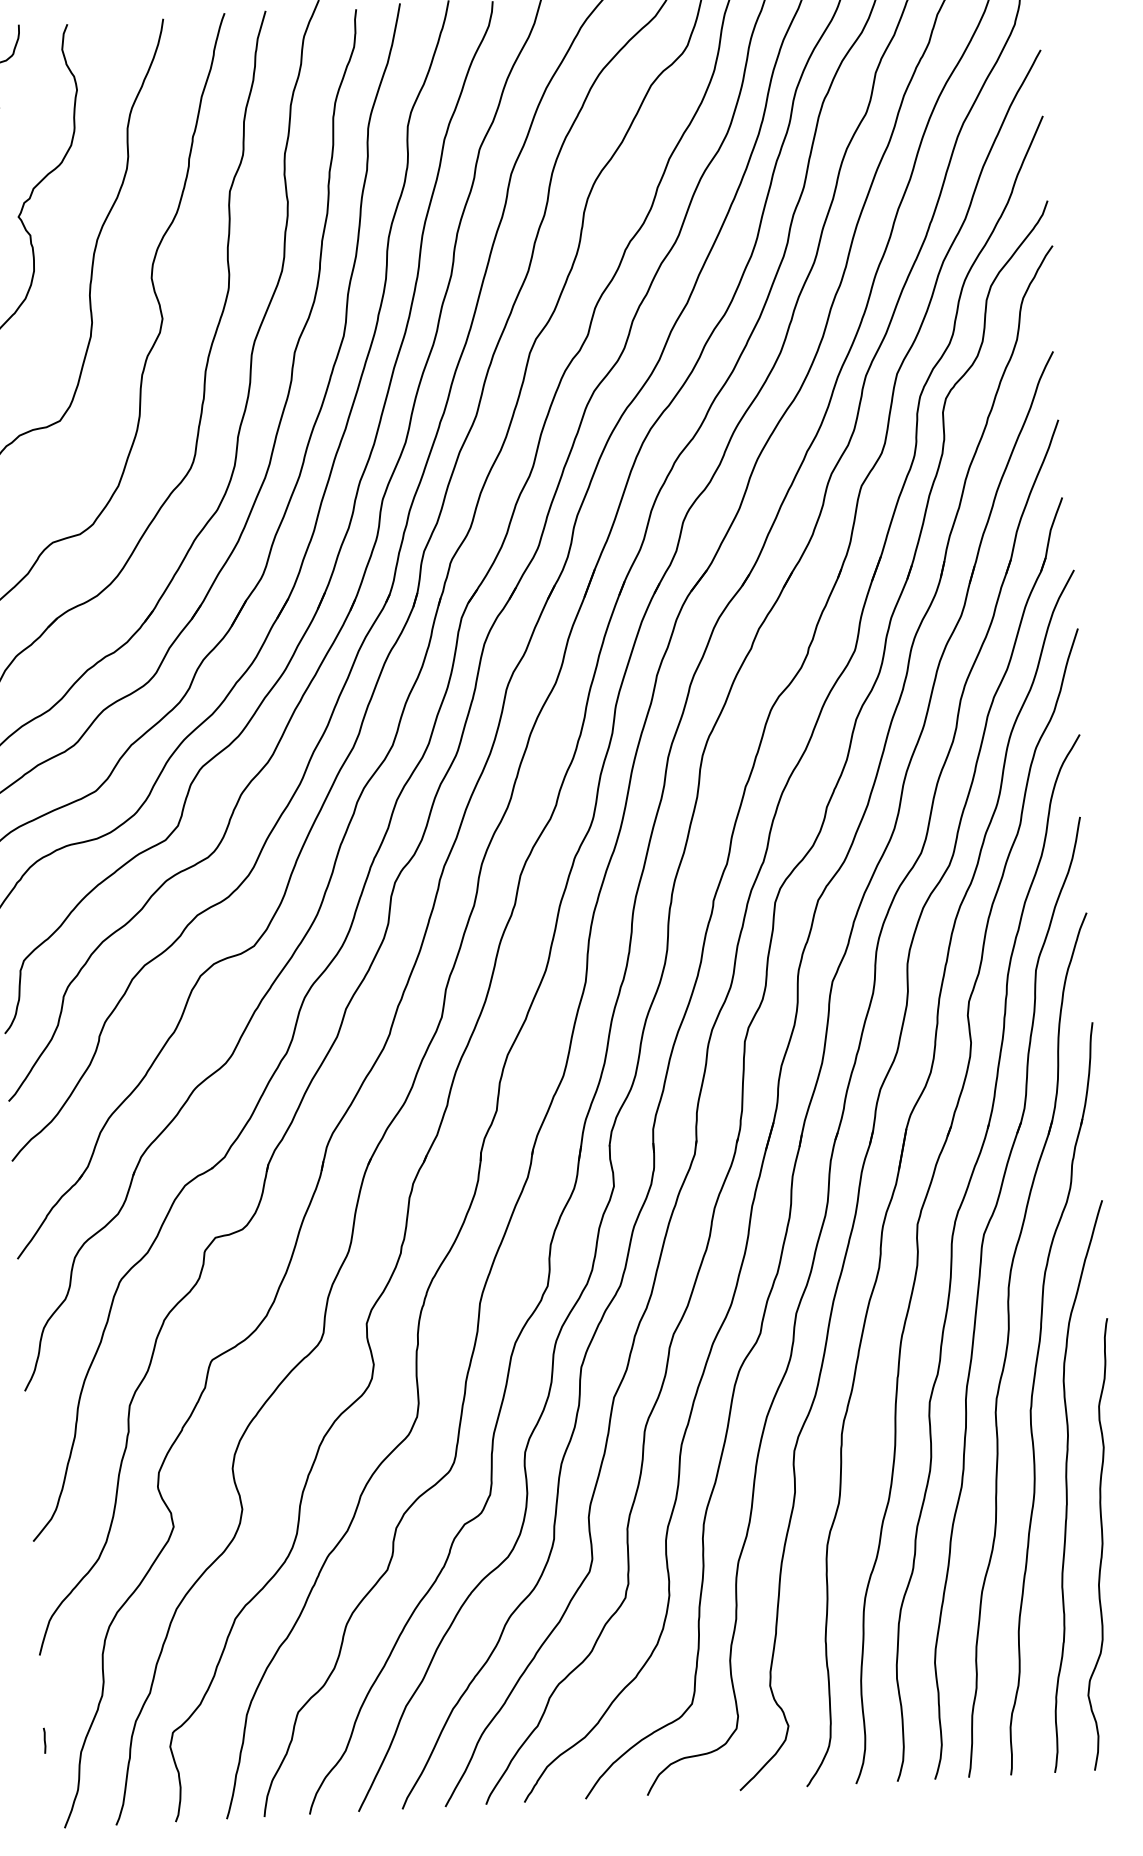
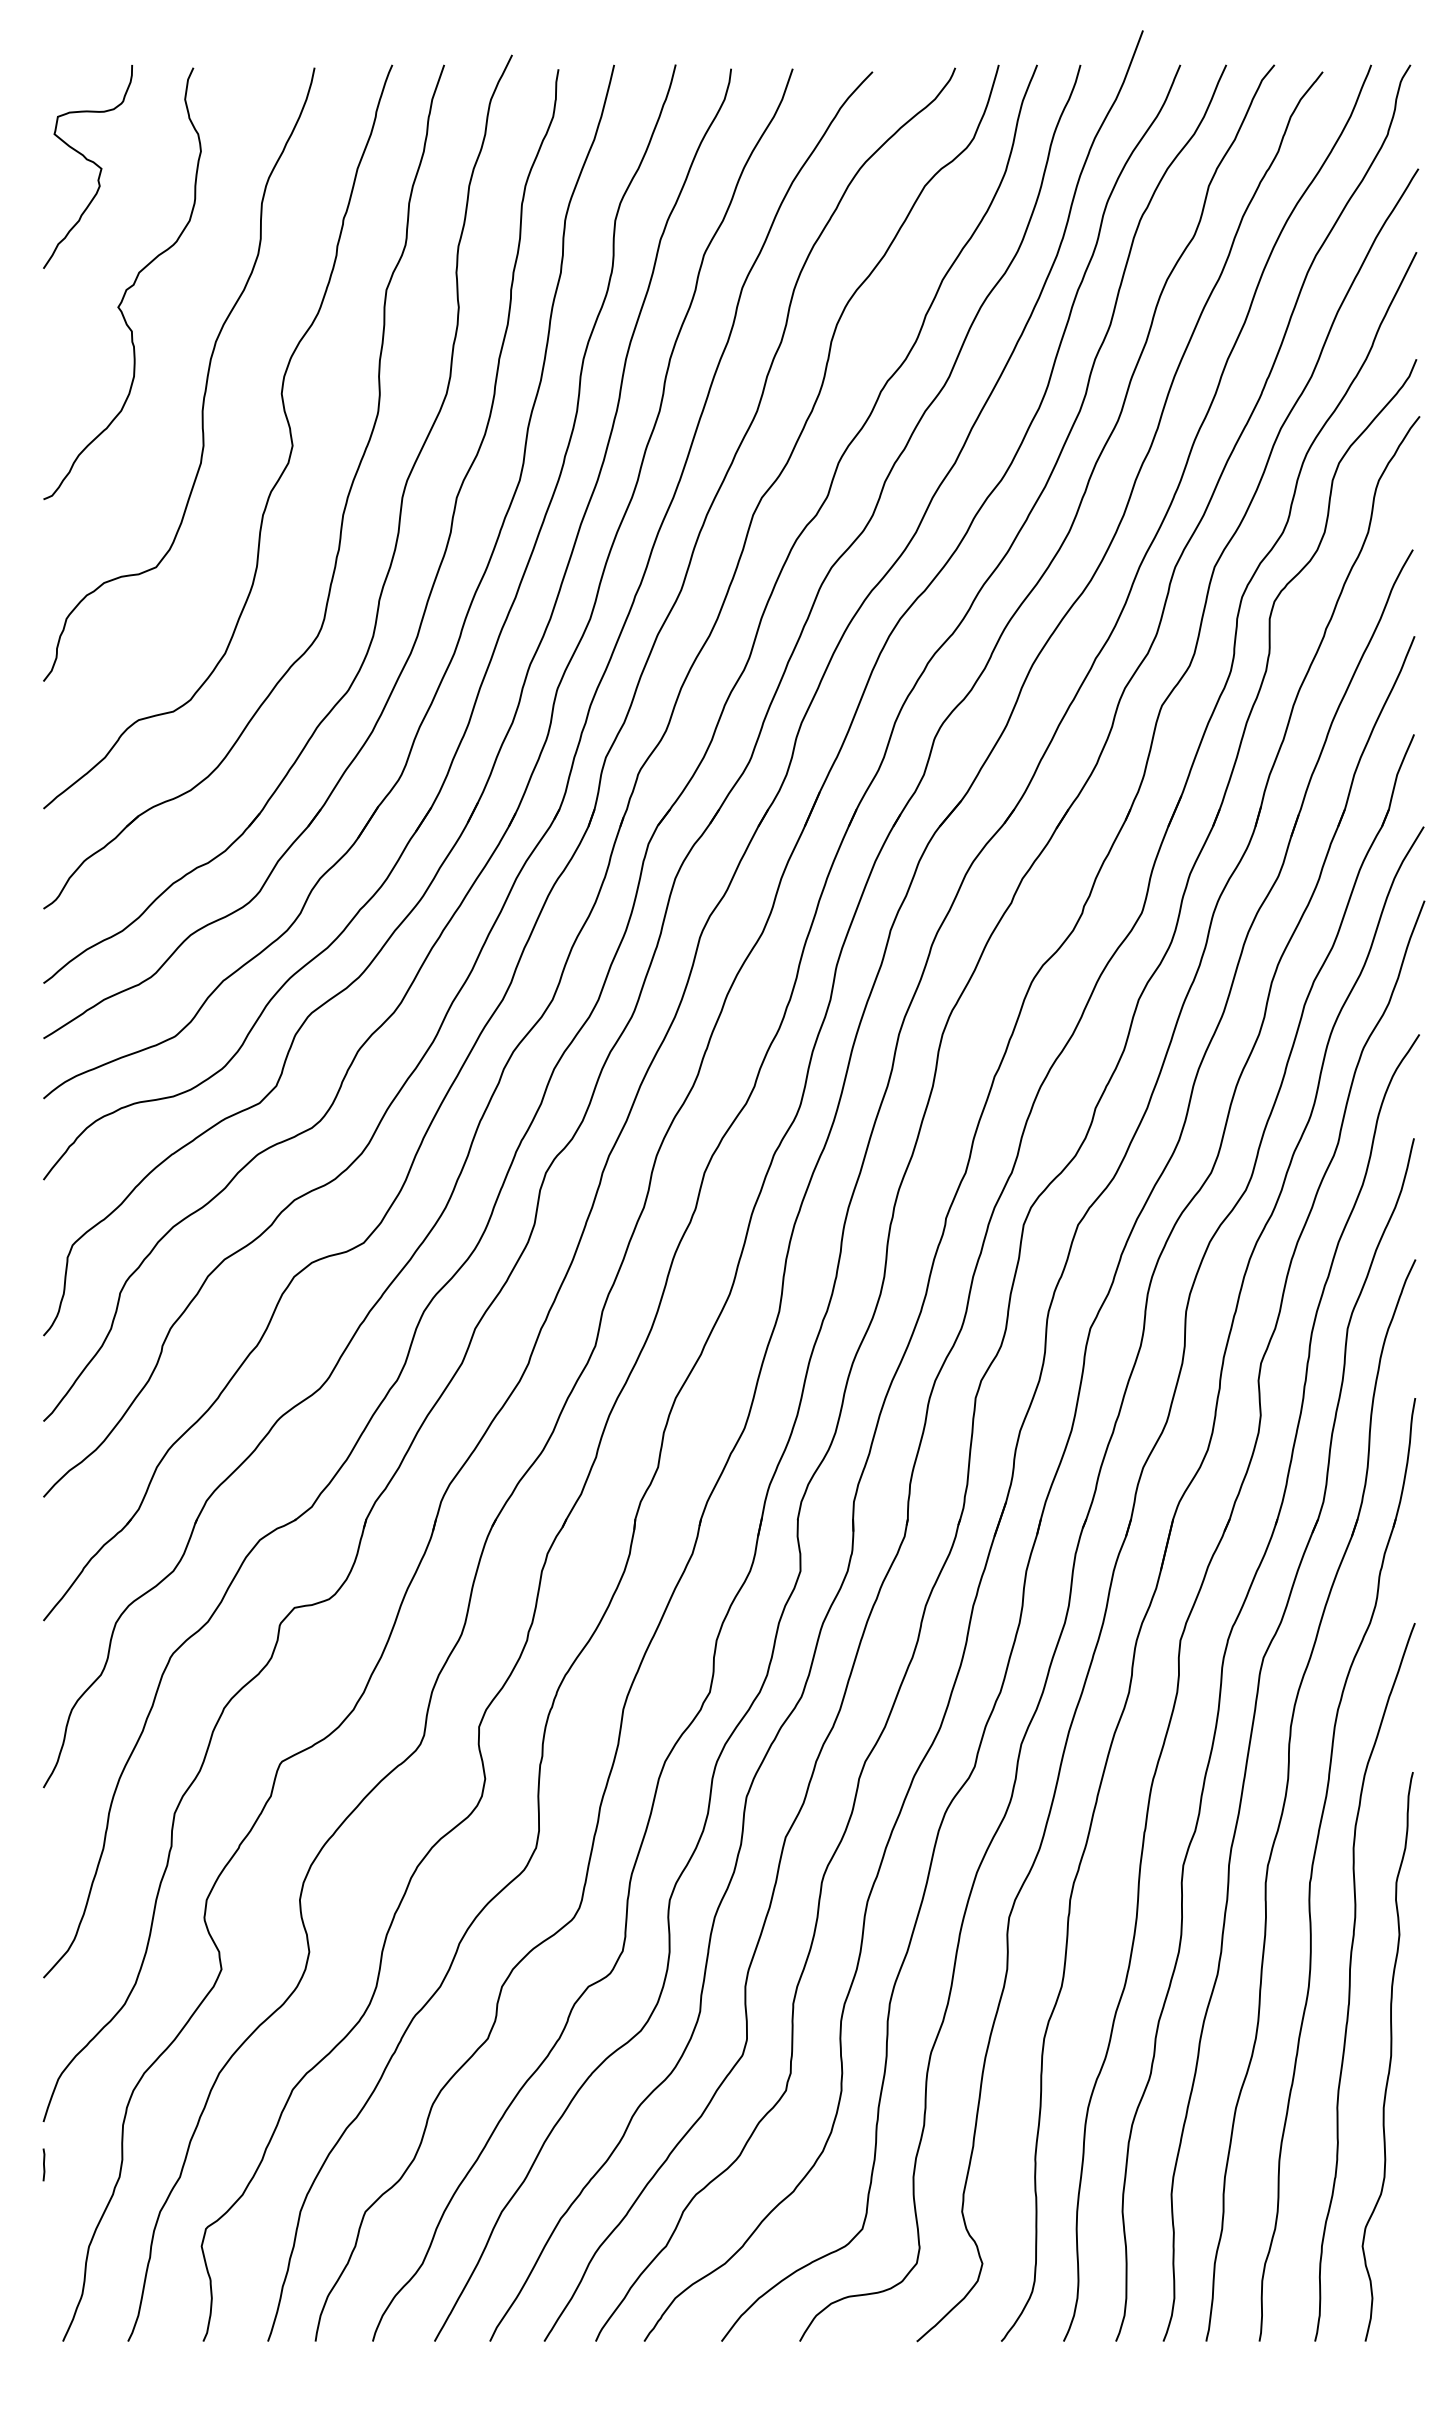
line: (44, 1740) -> (43, 2164), moved

